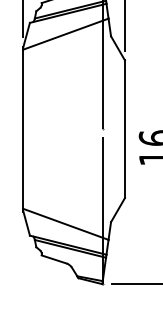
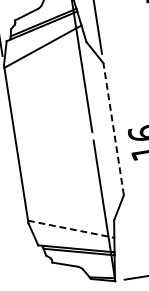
line: (124, 129) -> (113, 129), solid -> dashed
line: (66, 224) -> (71, 229), solid -> dashed

